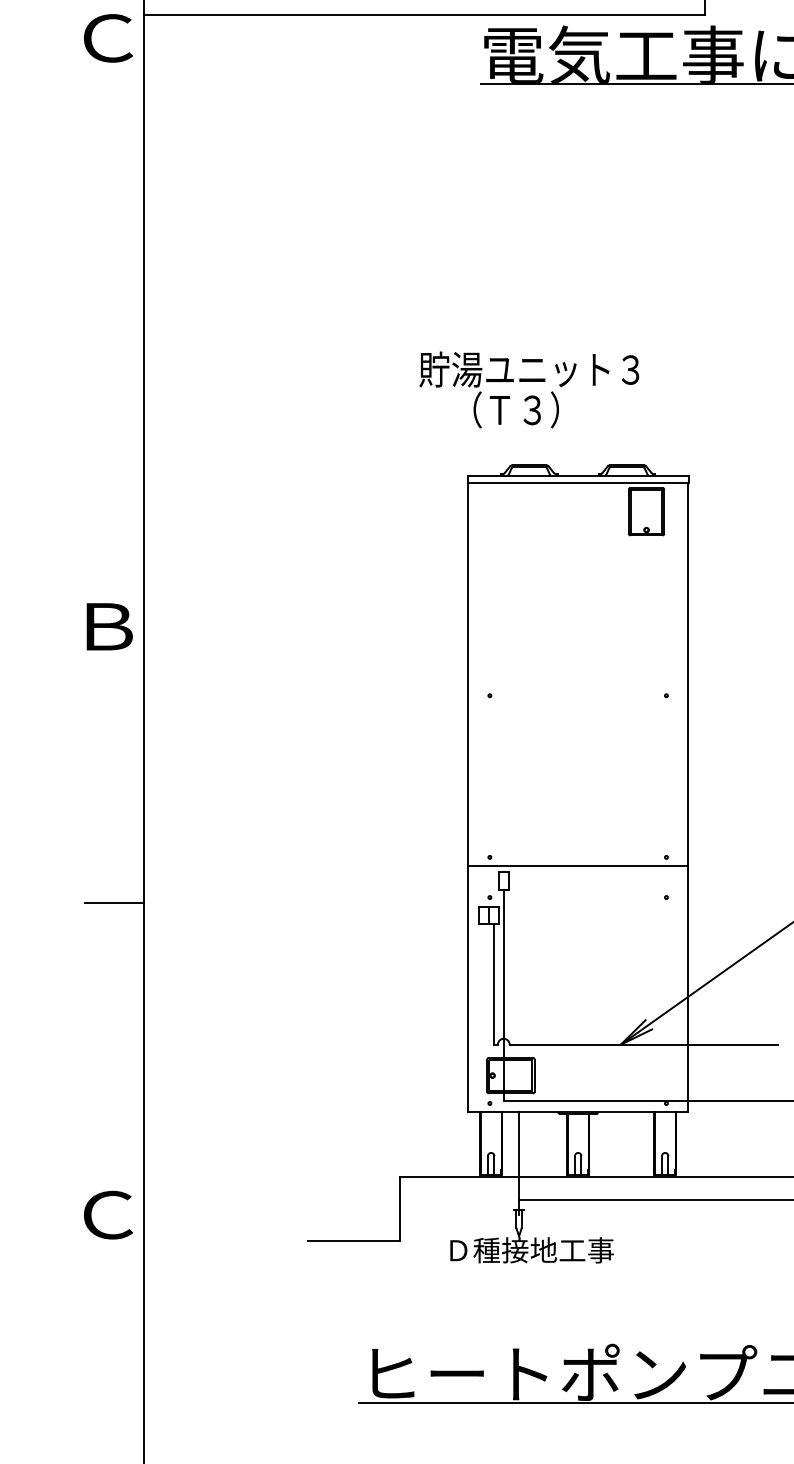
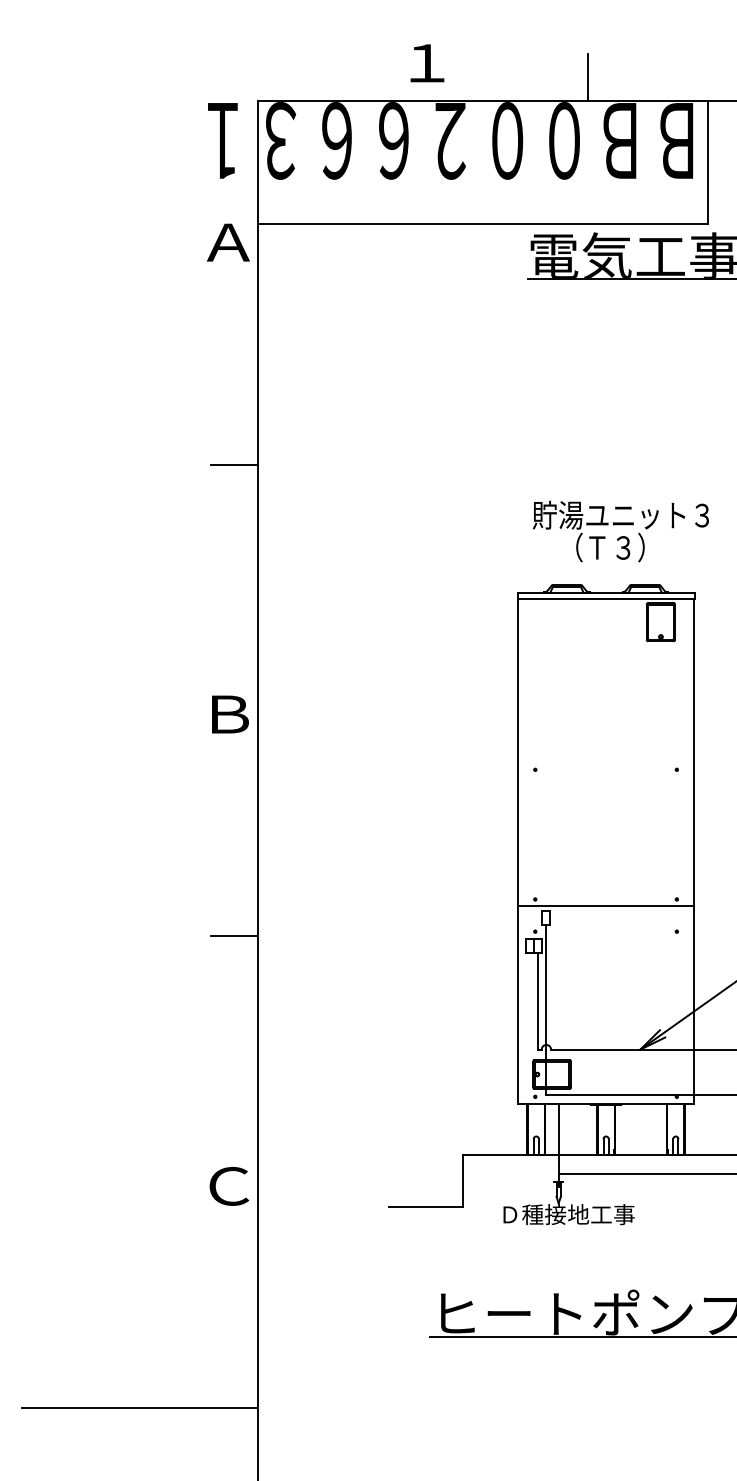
text: (106, 38) -> (227, 242), Ｃ -> Ａ
line: (113, 315) -> (233, 464), added
text: (528, 389) -> (620, 531), moved

